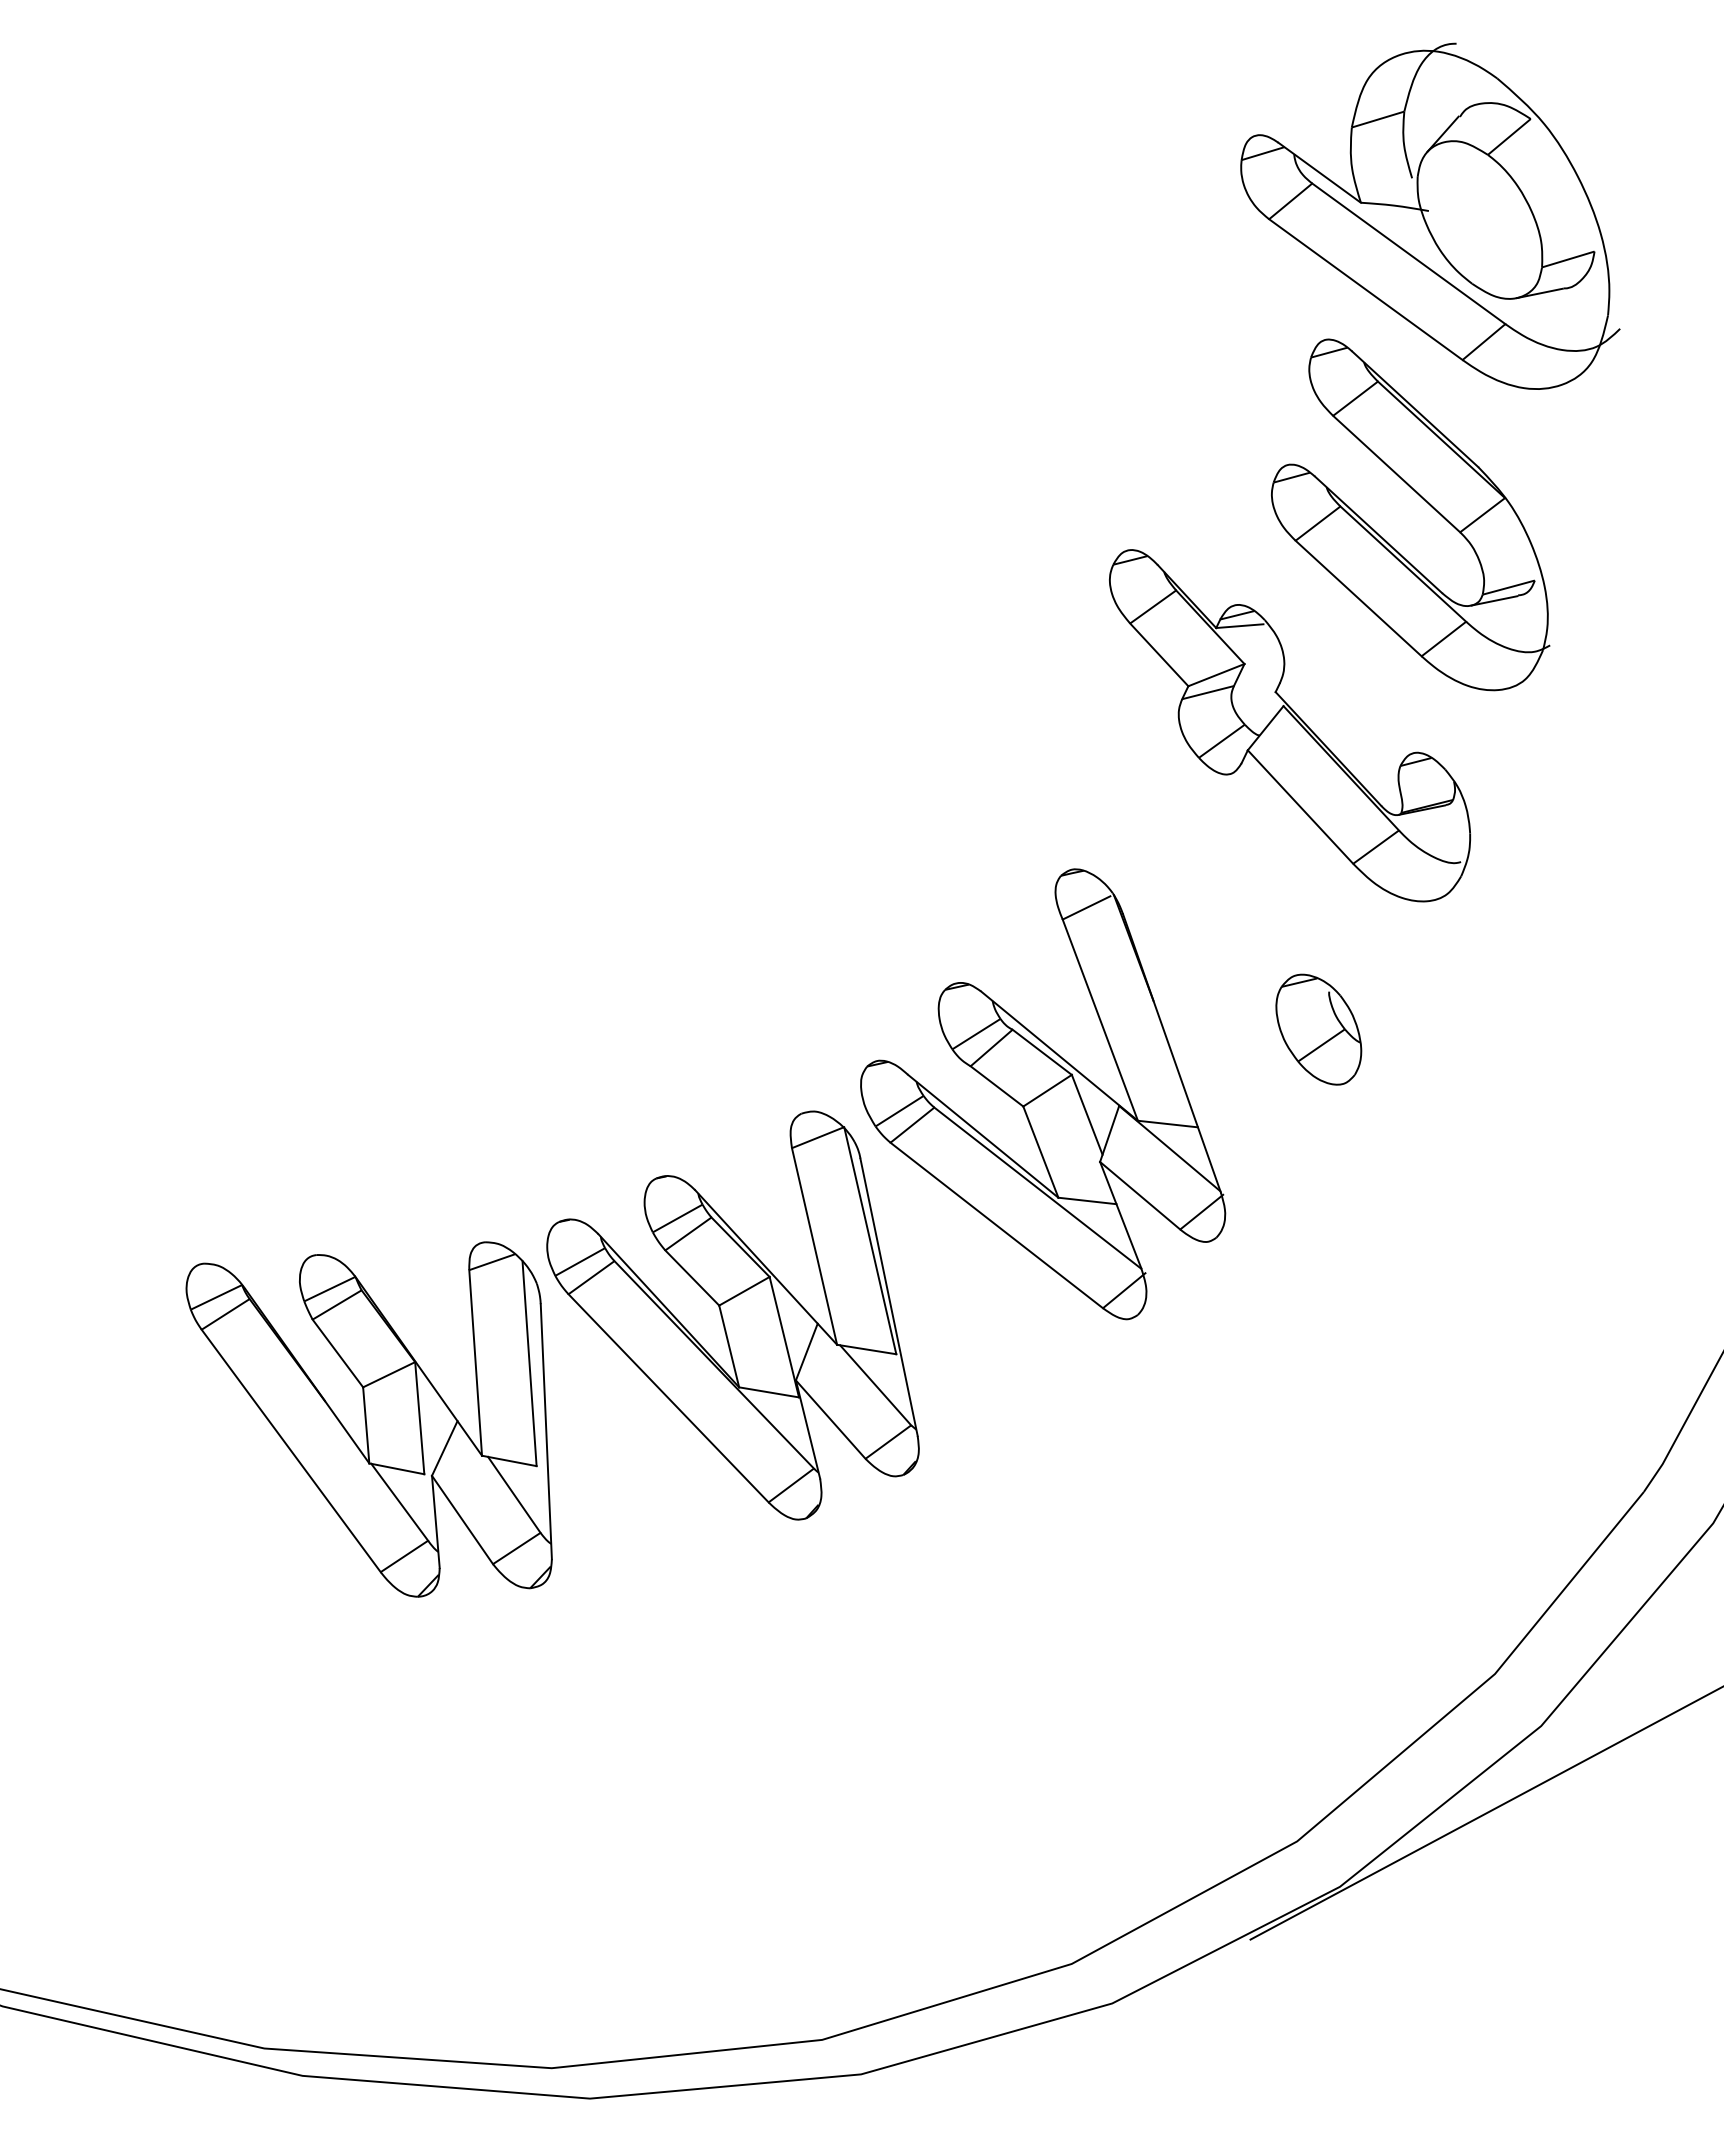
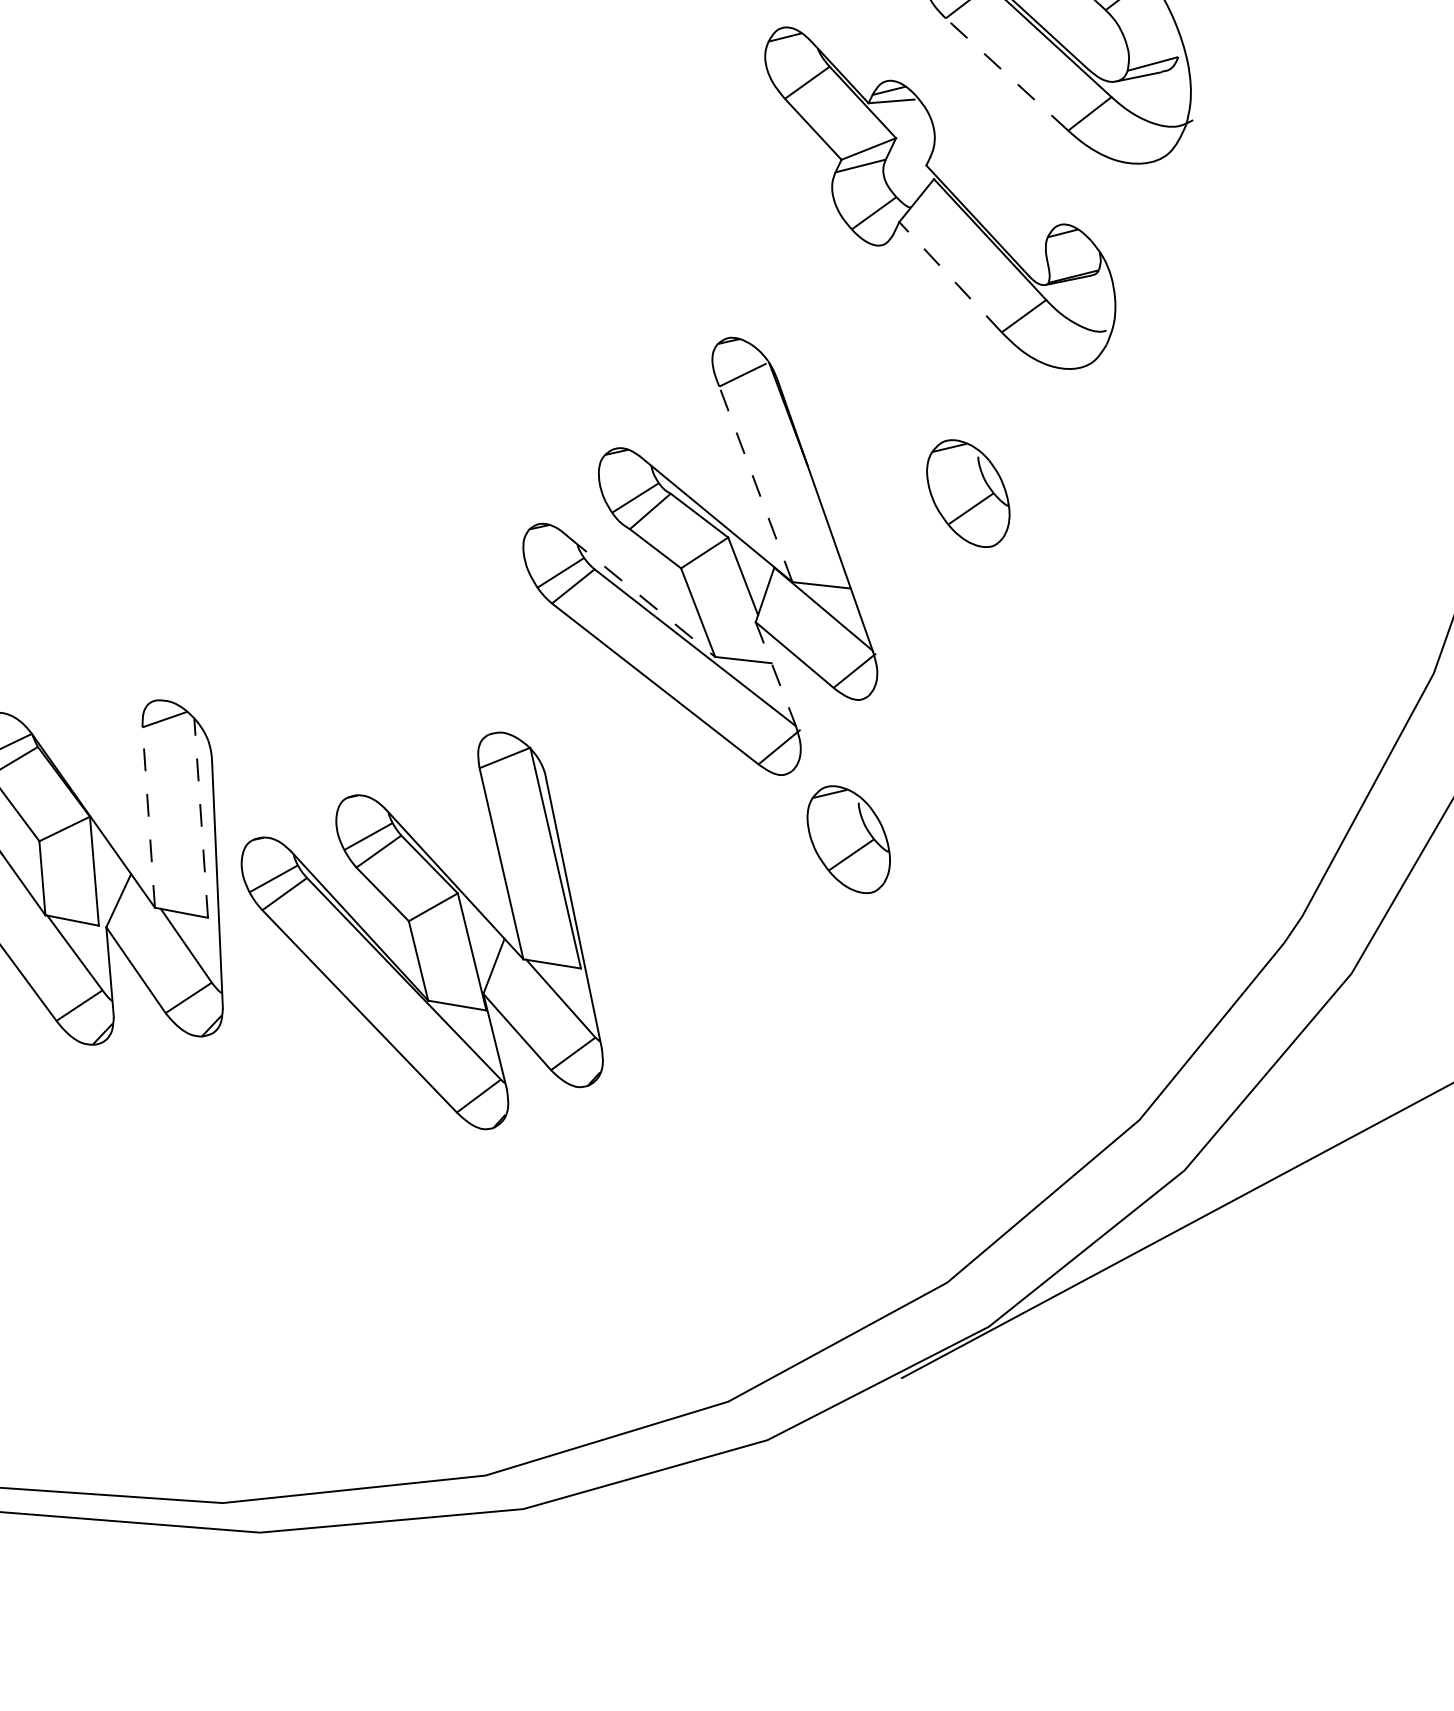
line: (1358, 598) -> (1006, 74), solid -> dashed
line: (1300, 806) -> (950, 276), solid -> dashed
line: (1100, 1019) -> (756, 483), solid -> dashed
line: (983, 1136) -> (642, 597), solid -> dashed
line: (1120, 1214) -> (775, 673), solid -> dashed
part: (732, 1315) -> (421, 930), moved
line: (475, 1362) -> (148, 817), solid -> dashed
line: (529, 1363) -> (201, 818), solid -> dashed
part: (1195, 1385) -> (848, 839), added

